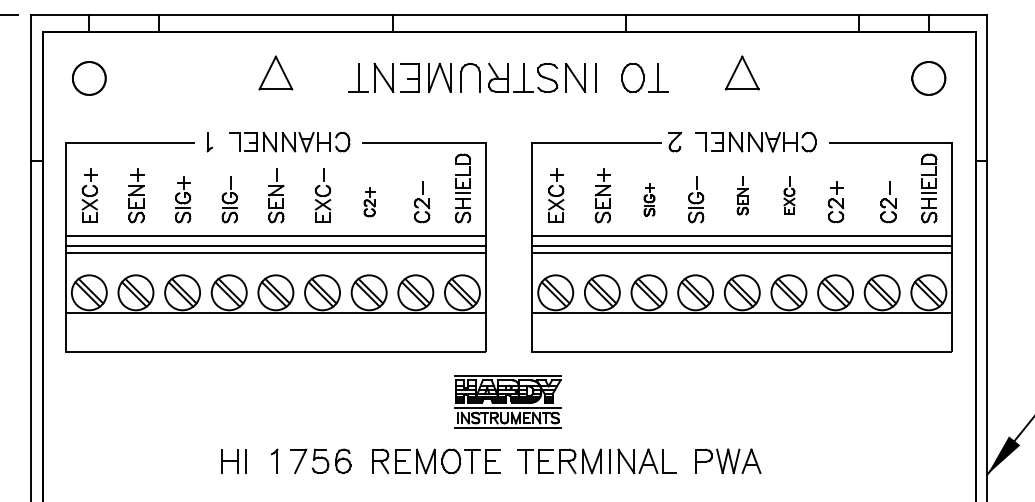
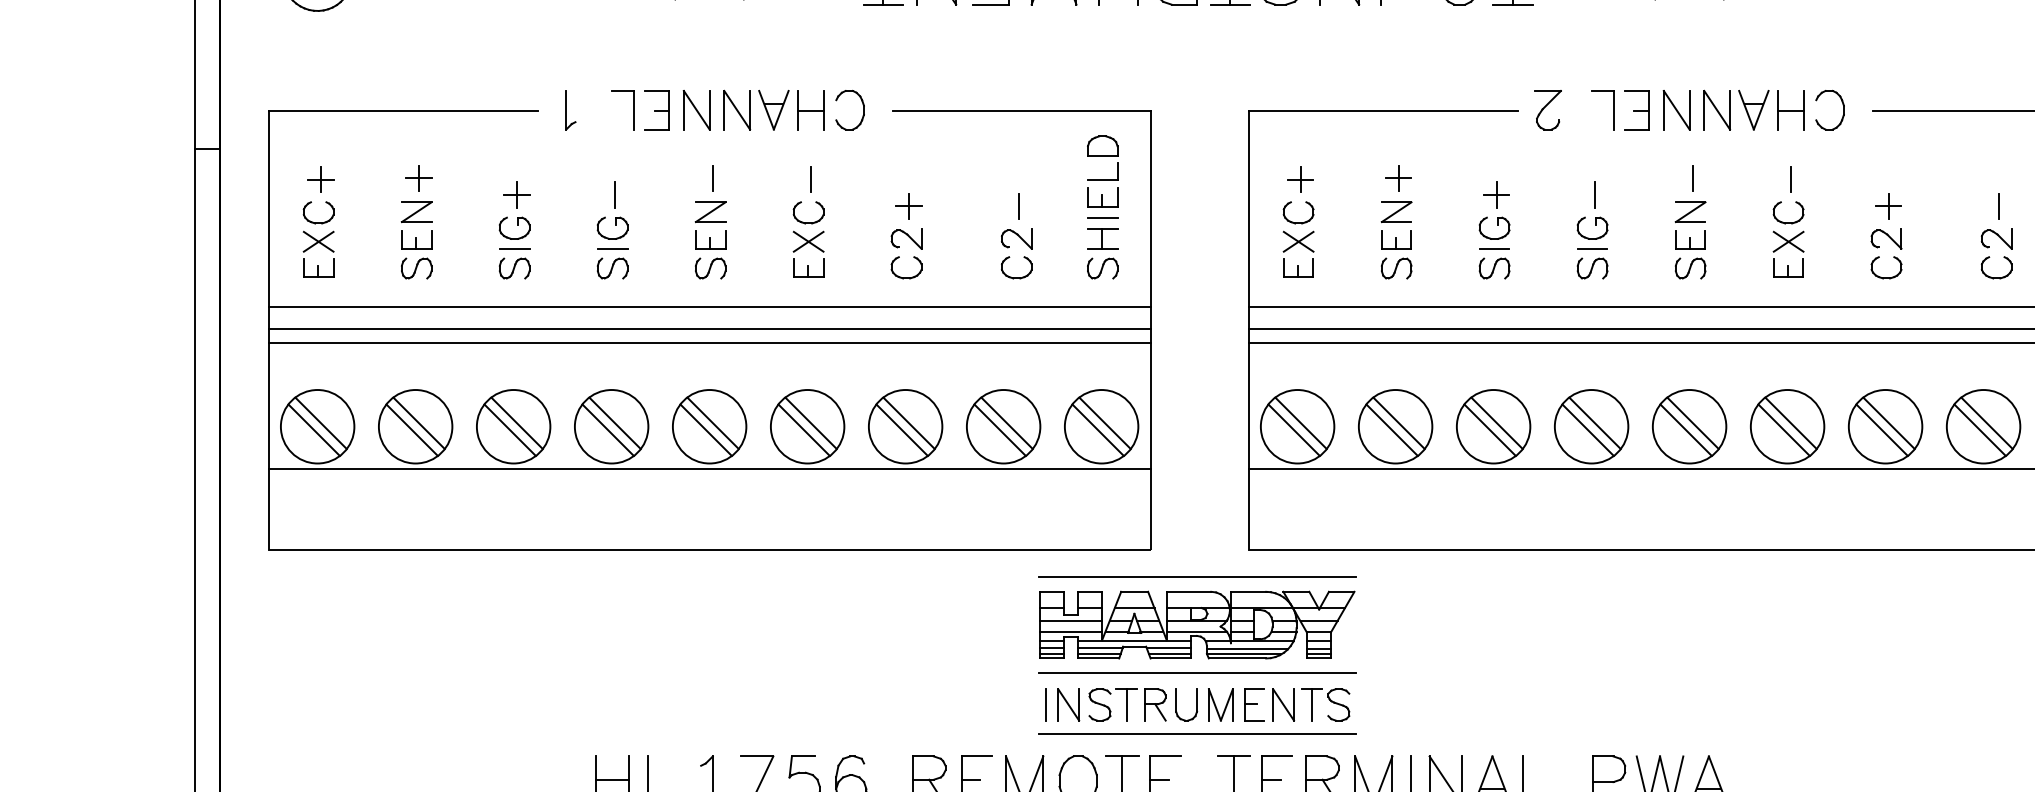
part: (742, 195) -> (1689, 222), size x1.43
part: (789, 195) -> (1788, 222), size x1.43
part: (649, 199) -> (1494, 230), size x1.43
part: (369, 202) -> (906, 236), size x1.43
part: (508, 401) -> (1198, 655), size x1.43

